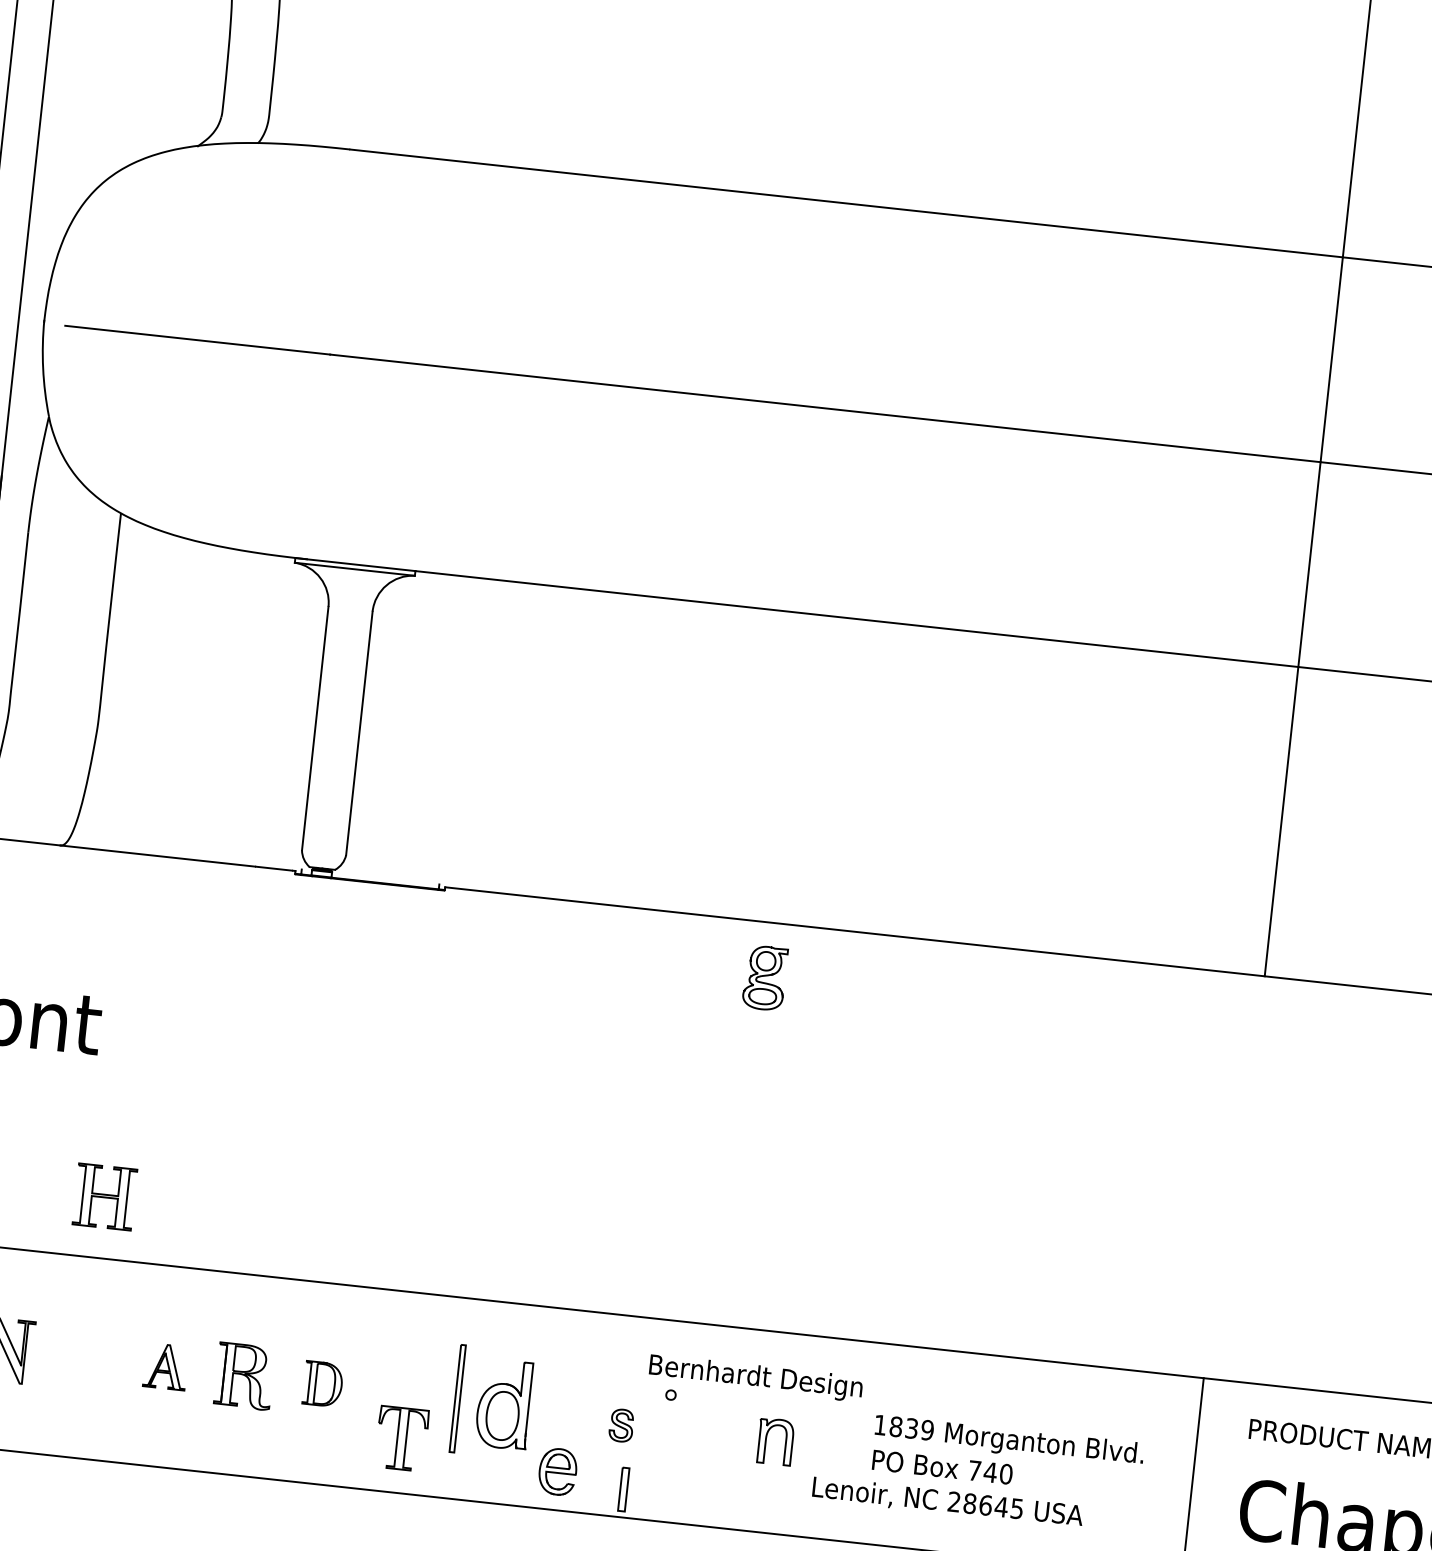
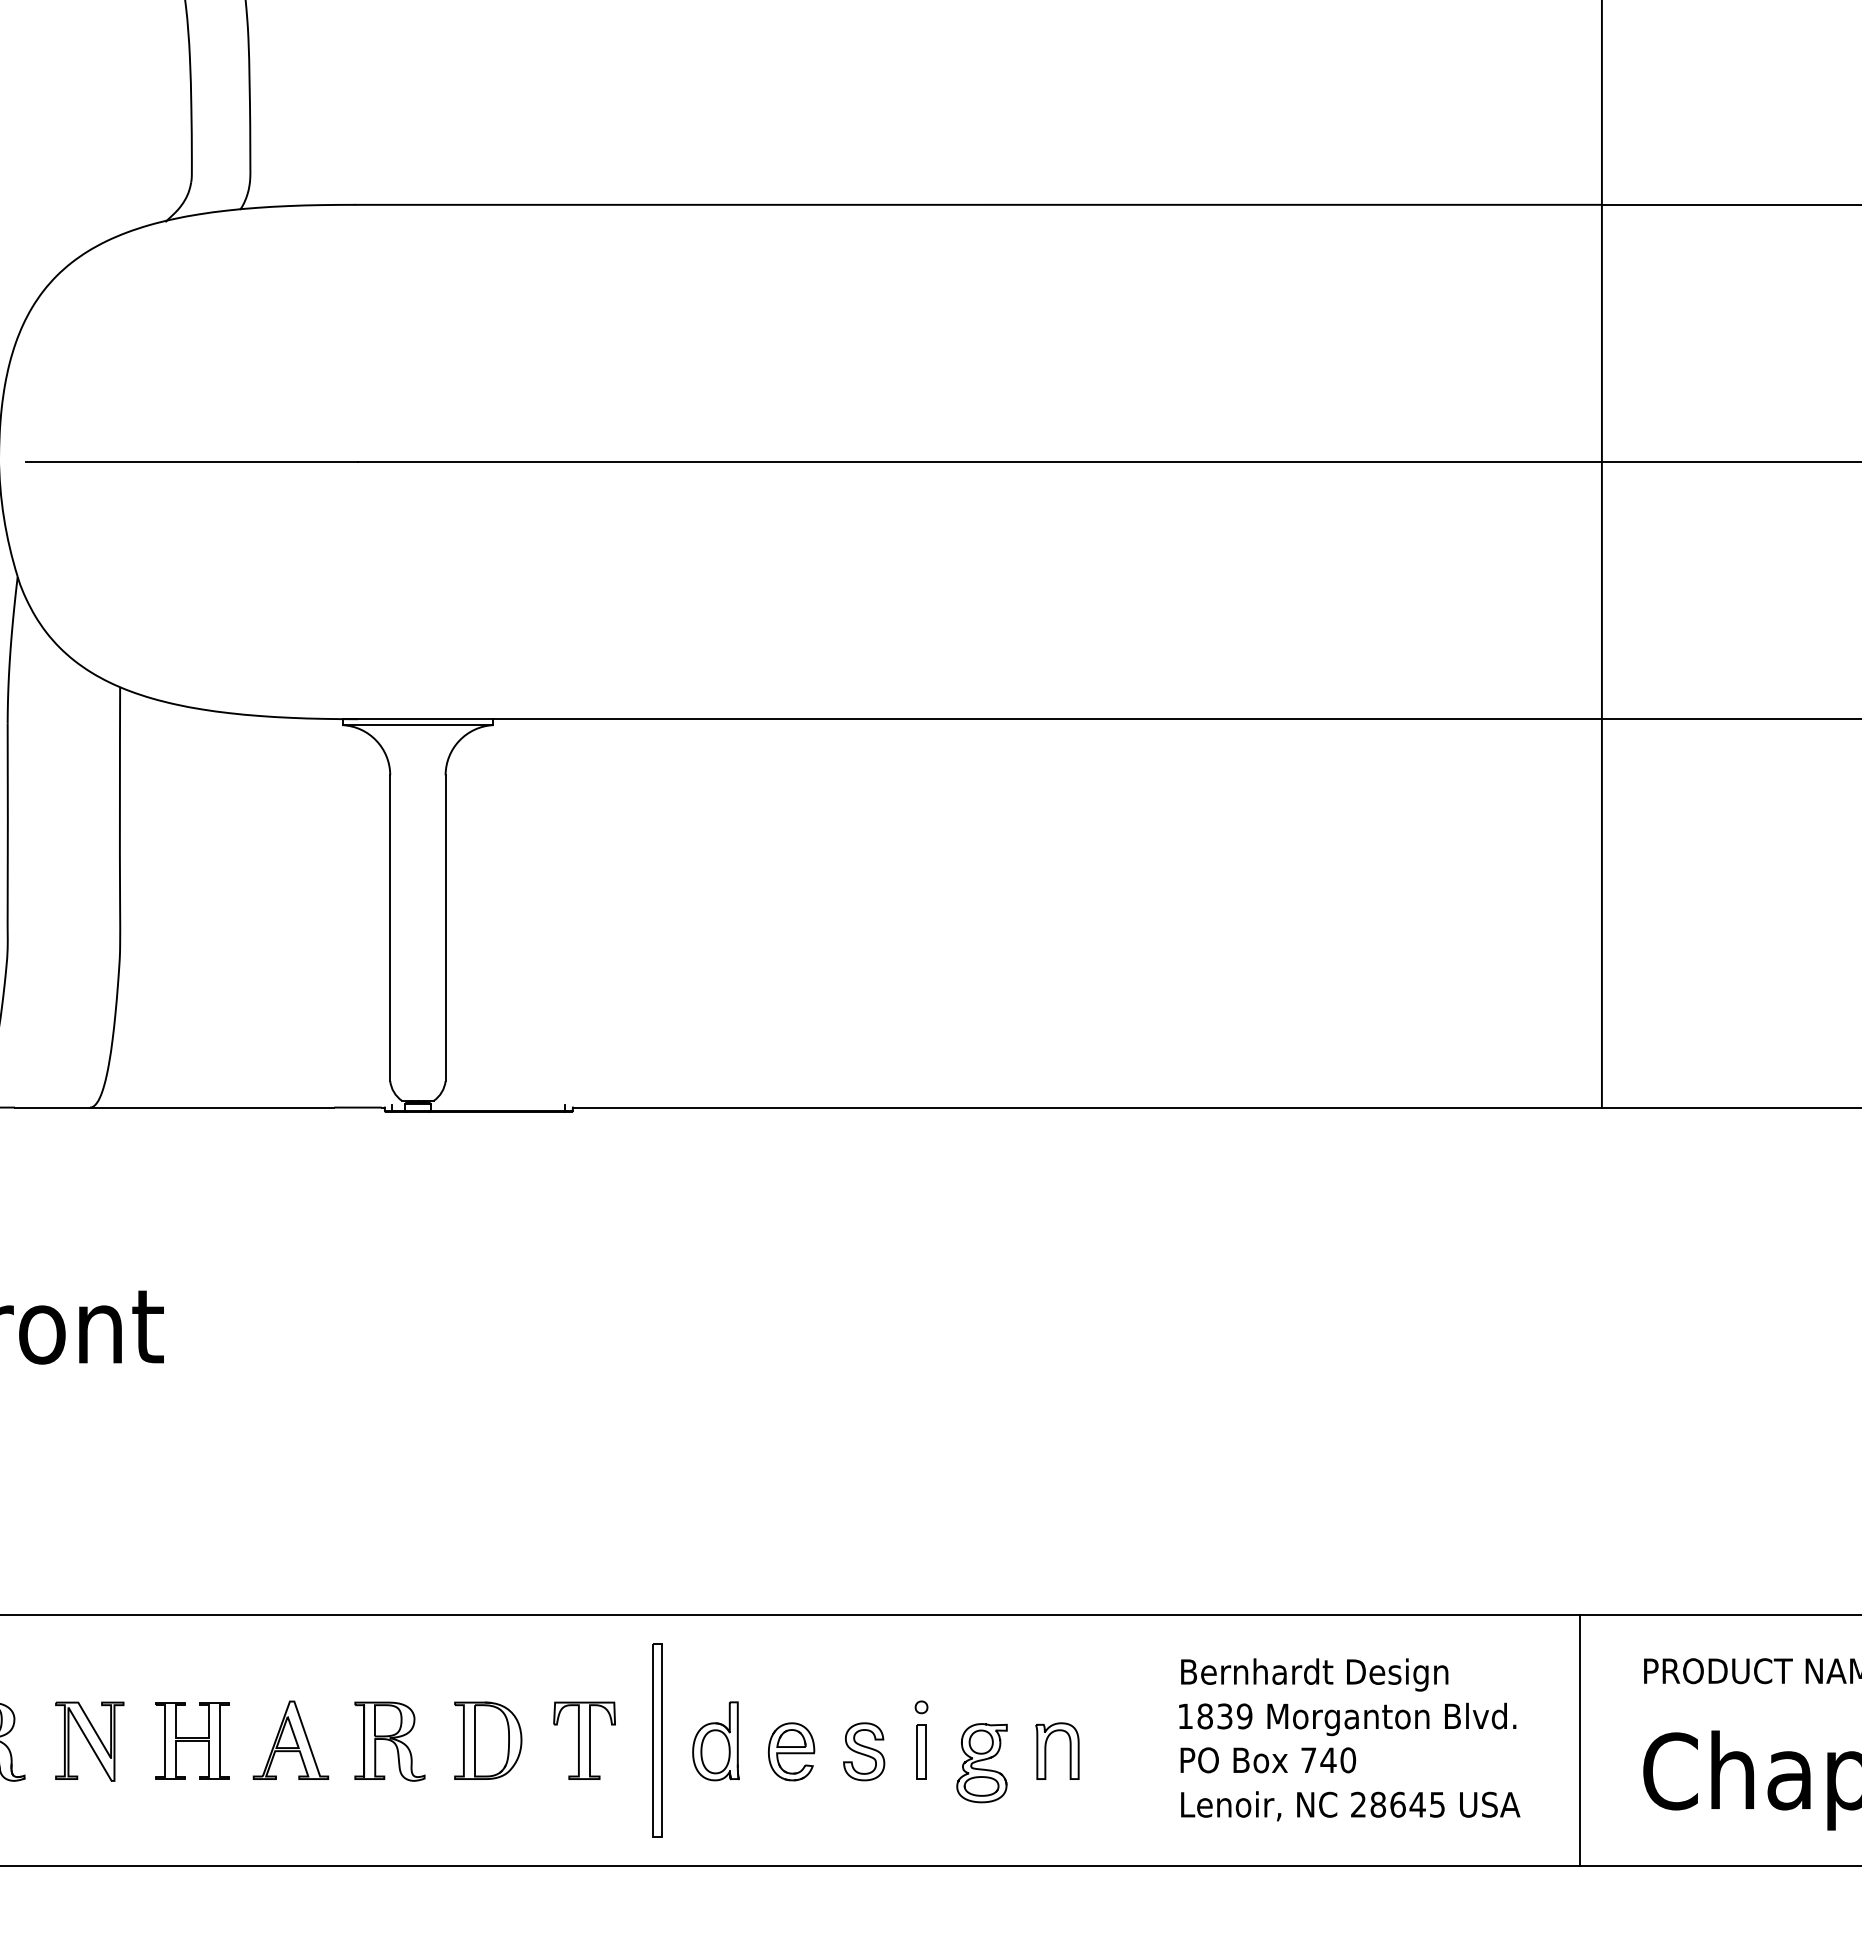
part: (764, 978) -> (981, 1763), moved
part: (105, 1196) -> (192, 1740), moved
part: (165, 1366) -> (290, 1739), size x1.43
text: (755, 1377) -> (1314, 1674), moved
part: (323, 1384) -> (488, 1740), size x1.43
part: (457, 1398) -> (657, 1740), size x1.43
part: (503, 1404) -> (715, 1741), size x0.71
part: (621, 1425) -> (864, 1751), size x1.43
part: (401, 1438) -> (584, 1740), moved
part: (557, 1471) -> (791, 1751), moved
part: (623, 1489) -> (921, 1751), moved
text: (947, 1502) -> (1350, 1806), moved

